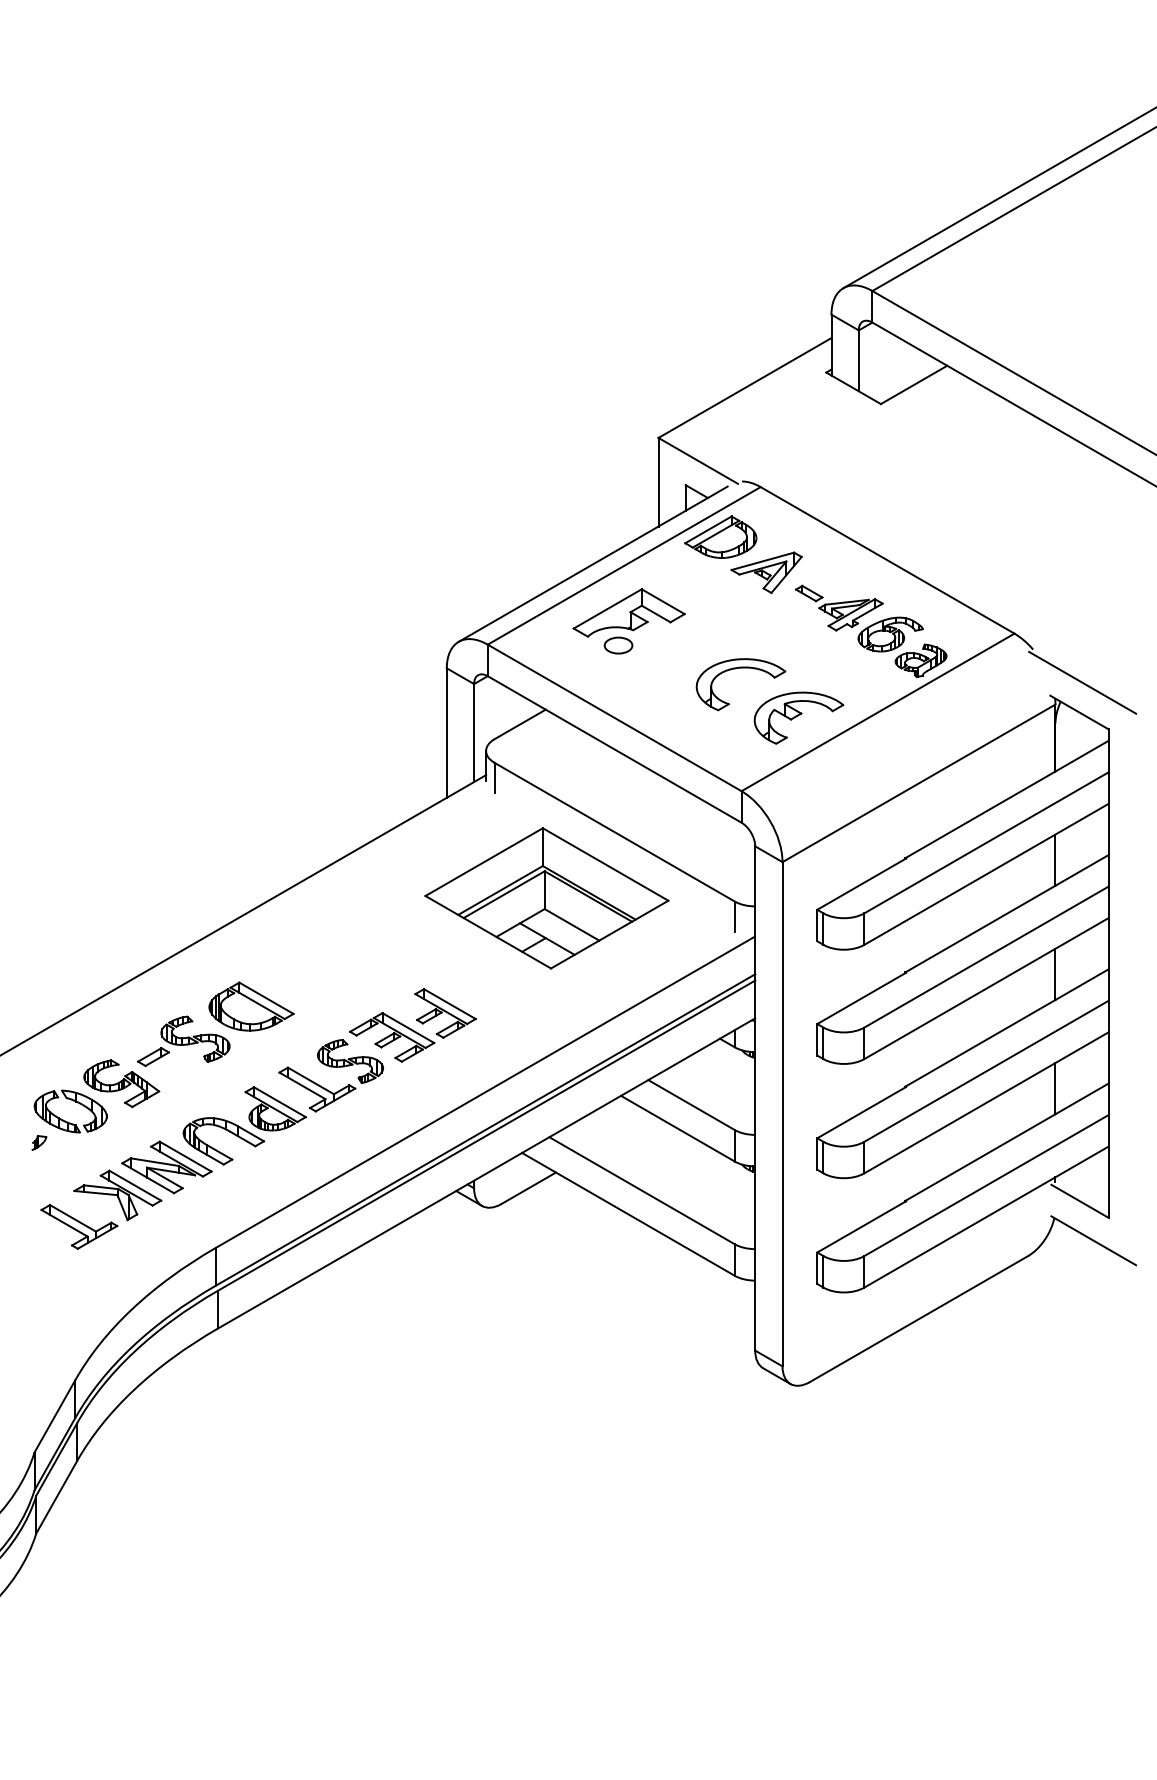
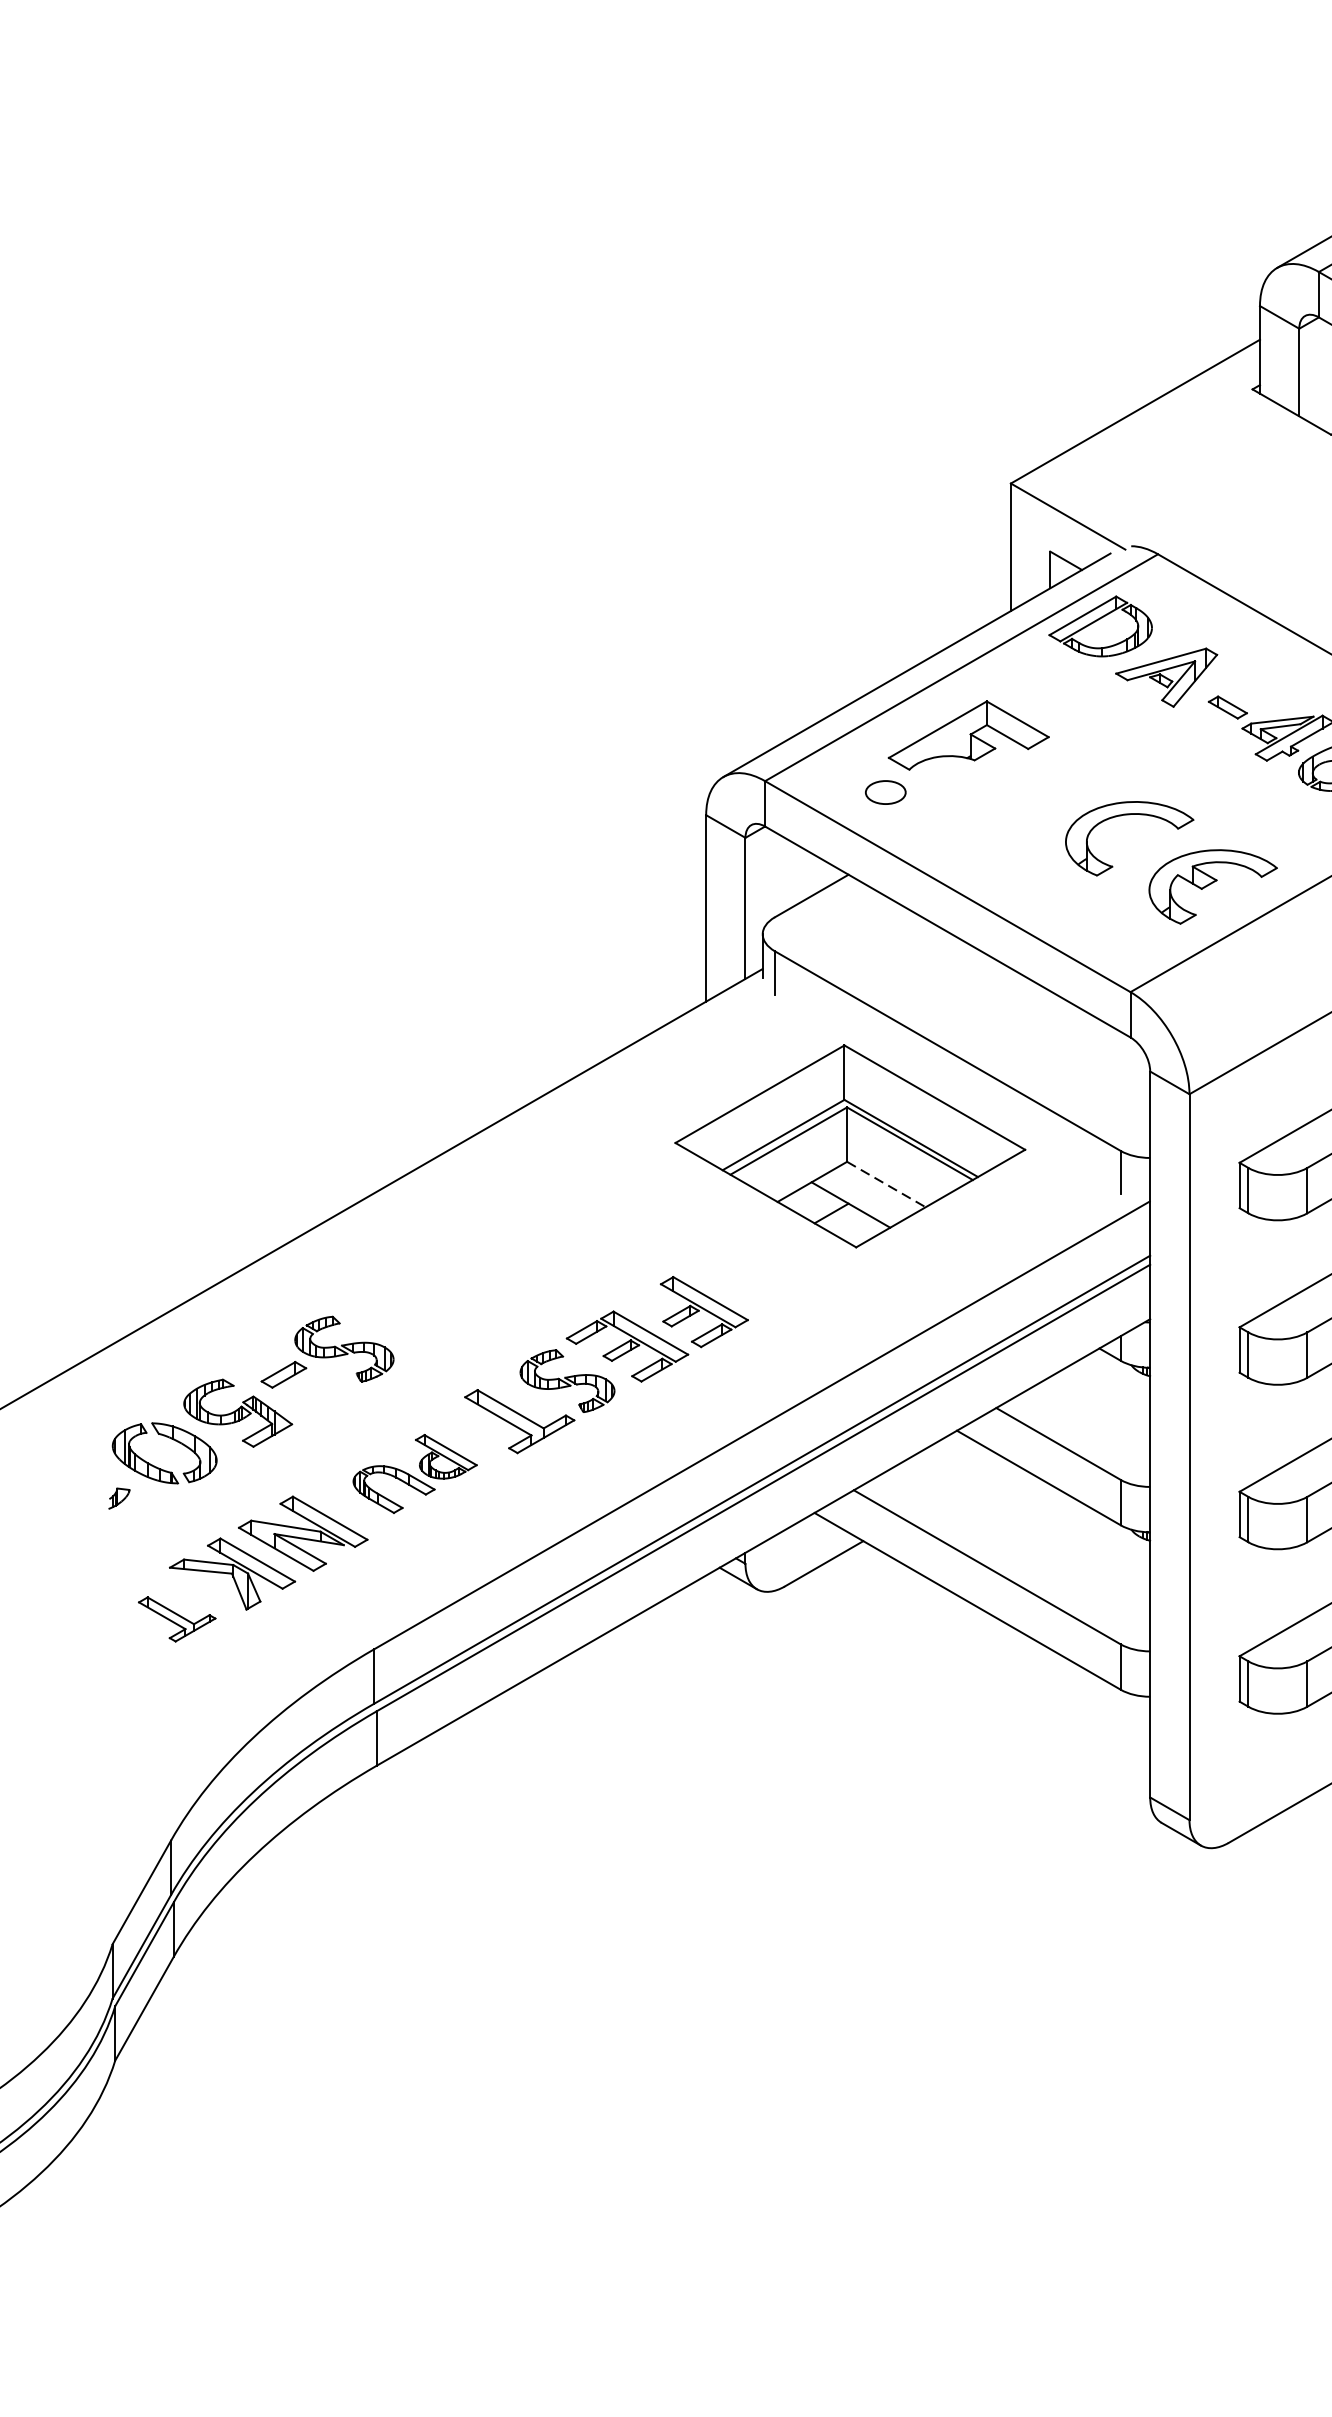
part: (618, 645) -> (885, 792), moved
line: (572, 924) -> (887, 1184), solid -> dashed
part: (251, 1006) -> (424, 1302), removed
part: (244, 1125) -> (414, 1473), size x0.7
part: (79, 1226) -> (177, 1618), size x0.7

